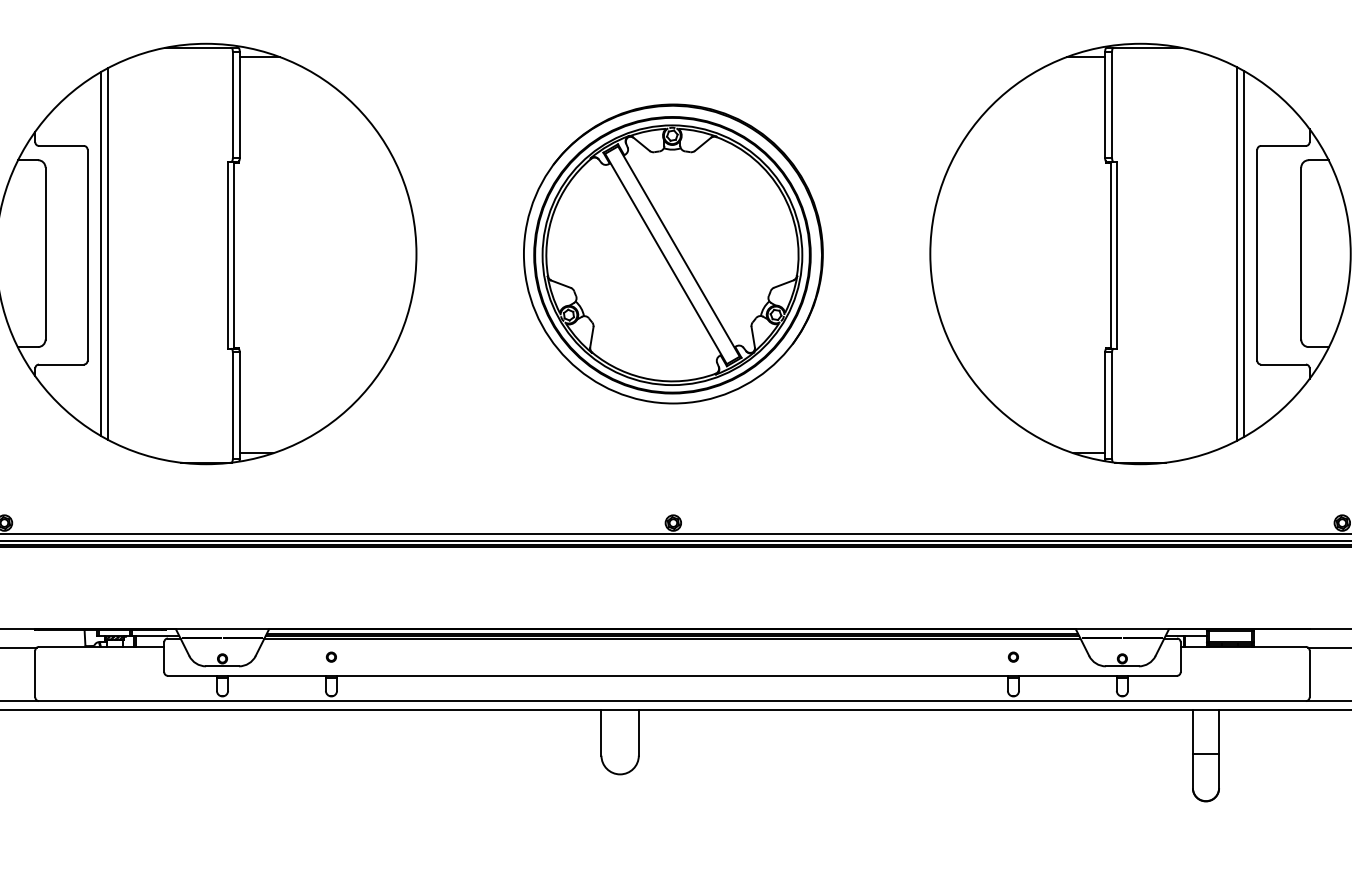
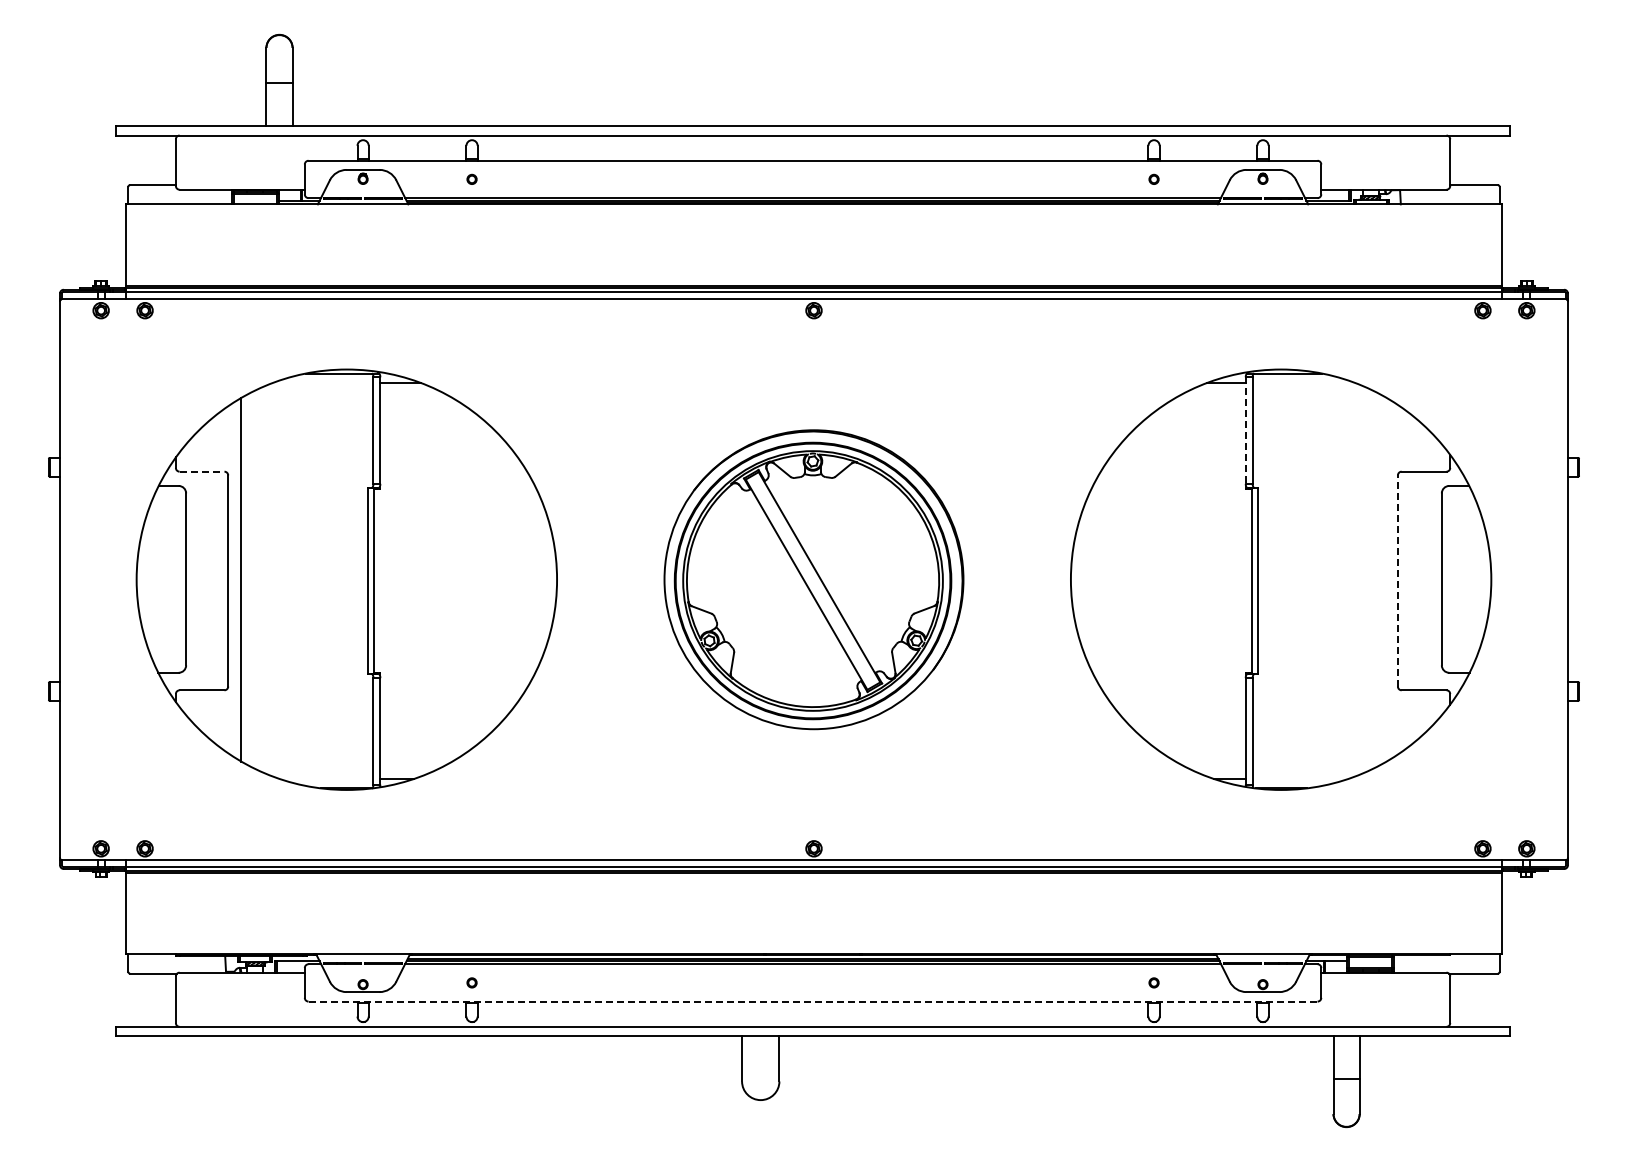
line: (1104, 105) -> (1245, 431), solid -> dashed
line: (61, 145) -> (202, 471), solid -> dashed
line: (107, 253) -> (248, 579), removed
line: (1236, 253) -> (1377, 579), removed
line: (1243, 253) -> (1384, 579), removed
line: (1256, 255) -> (1397, 581), solid -> dashed
line: (672, 675) -> (813, 1001), solid -> dashed

